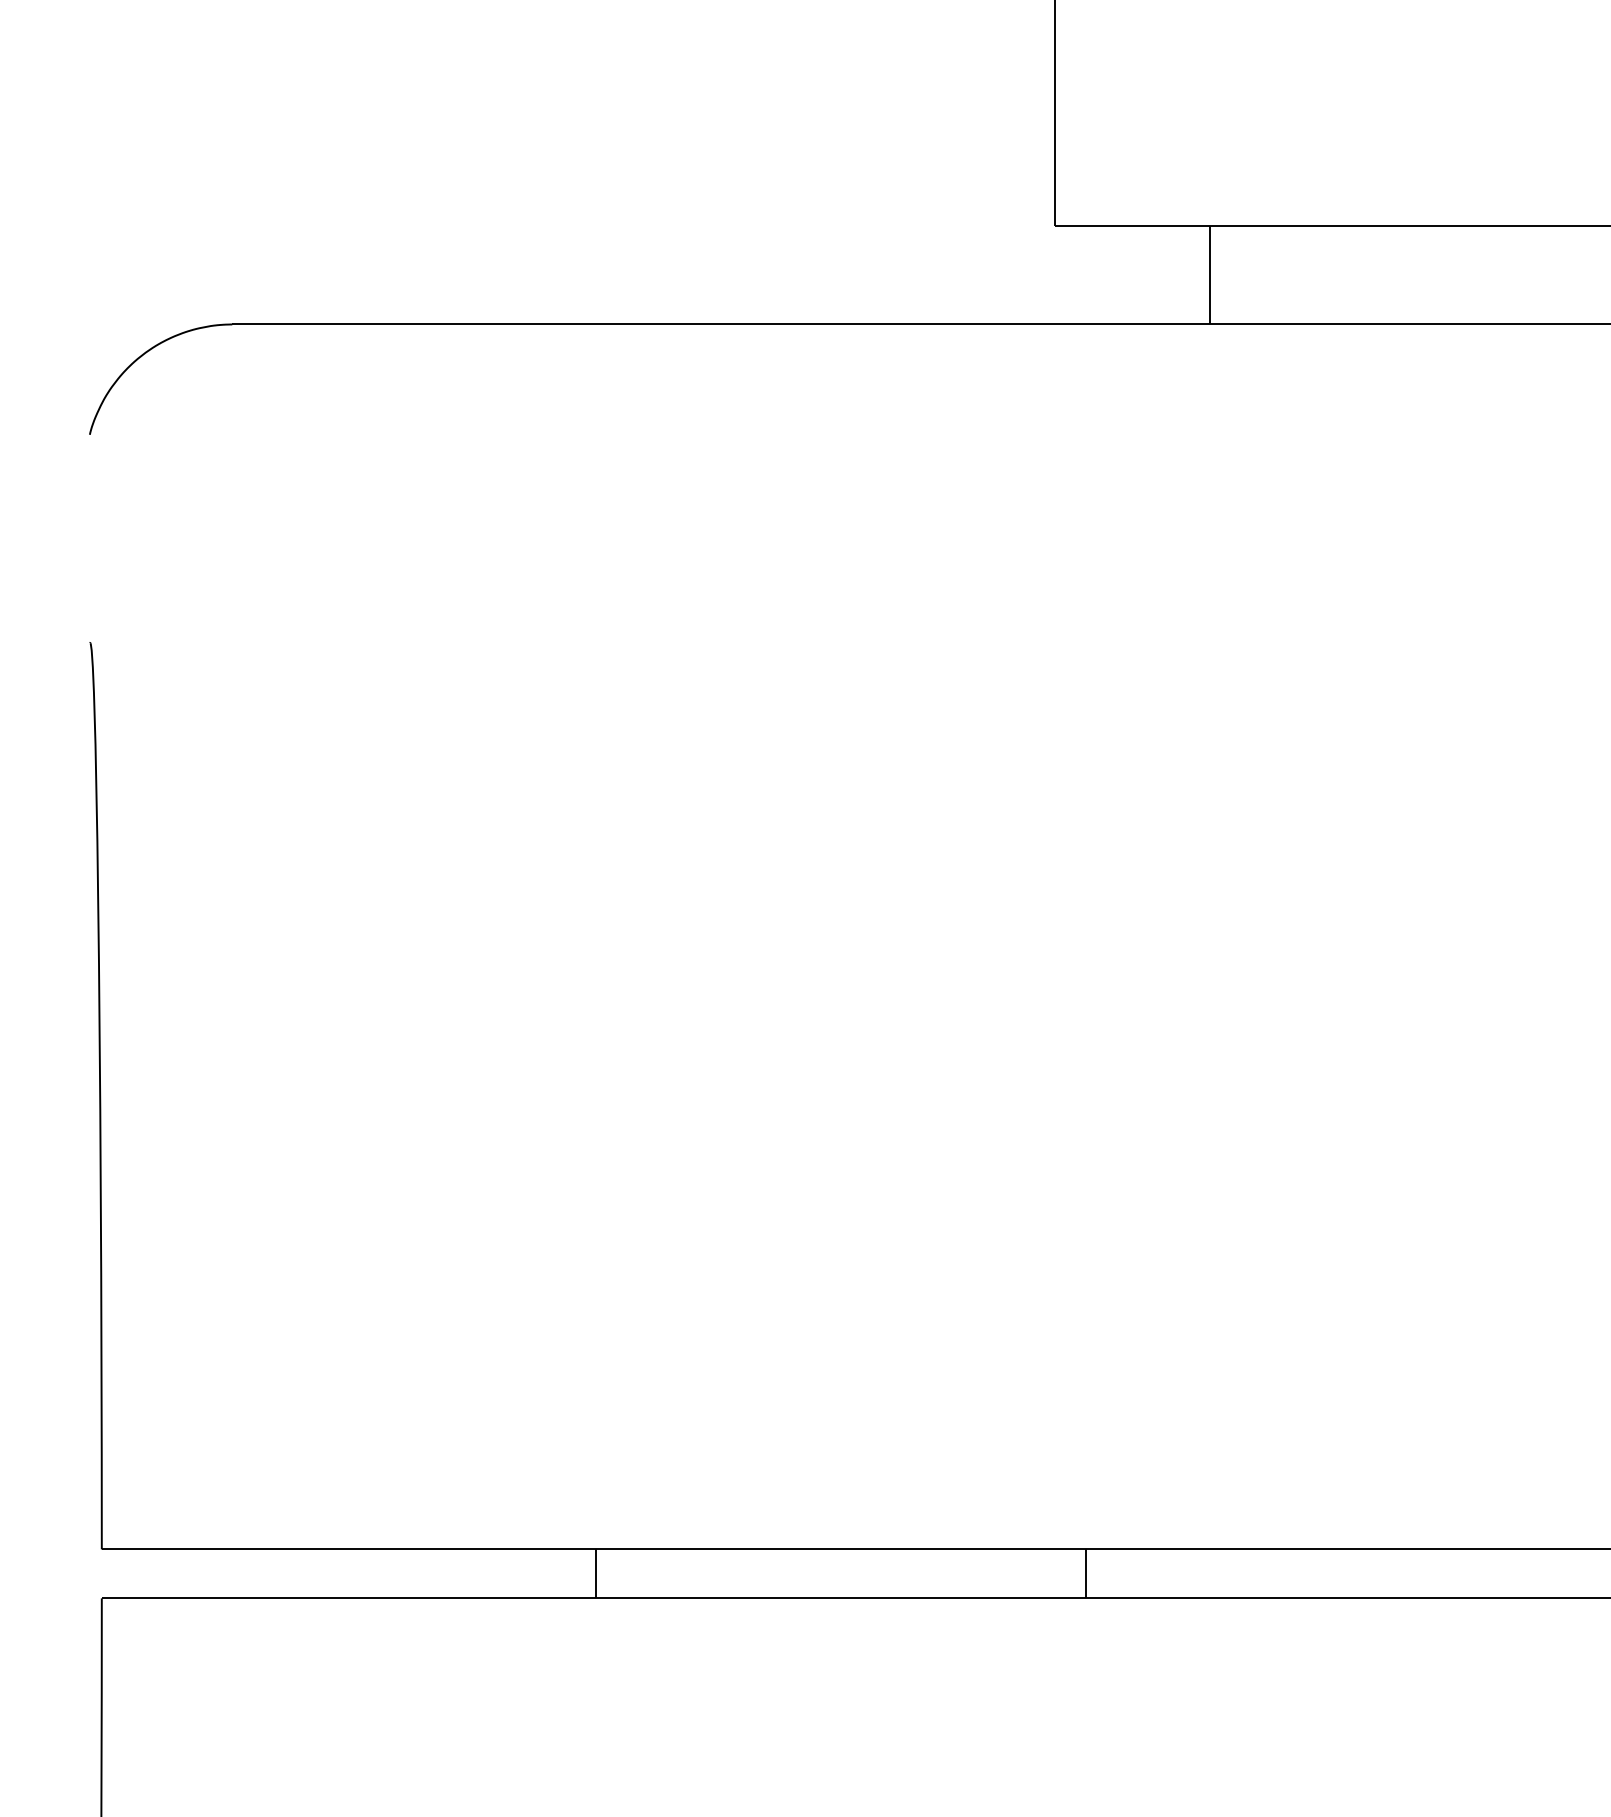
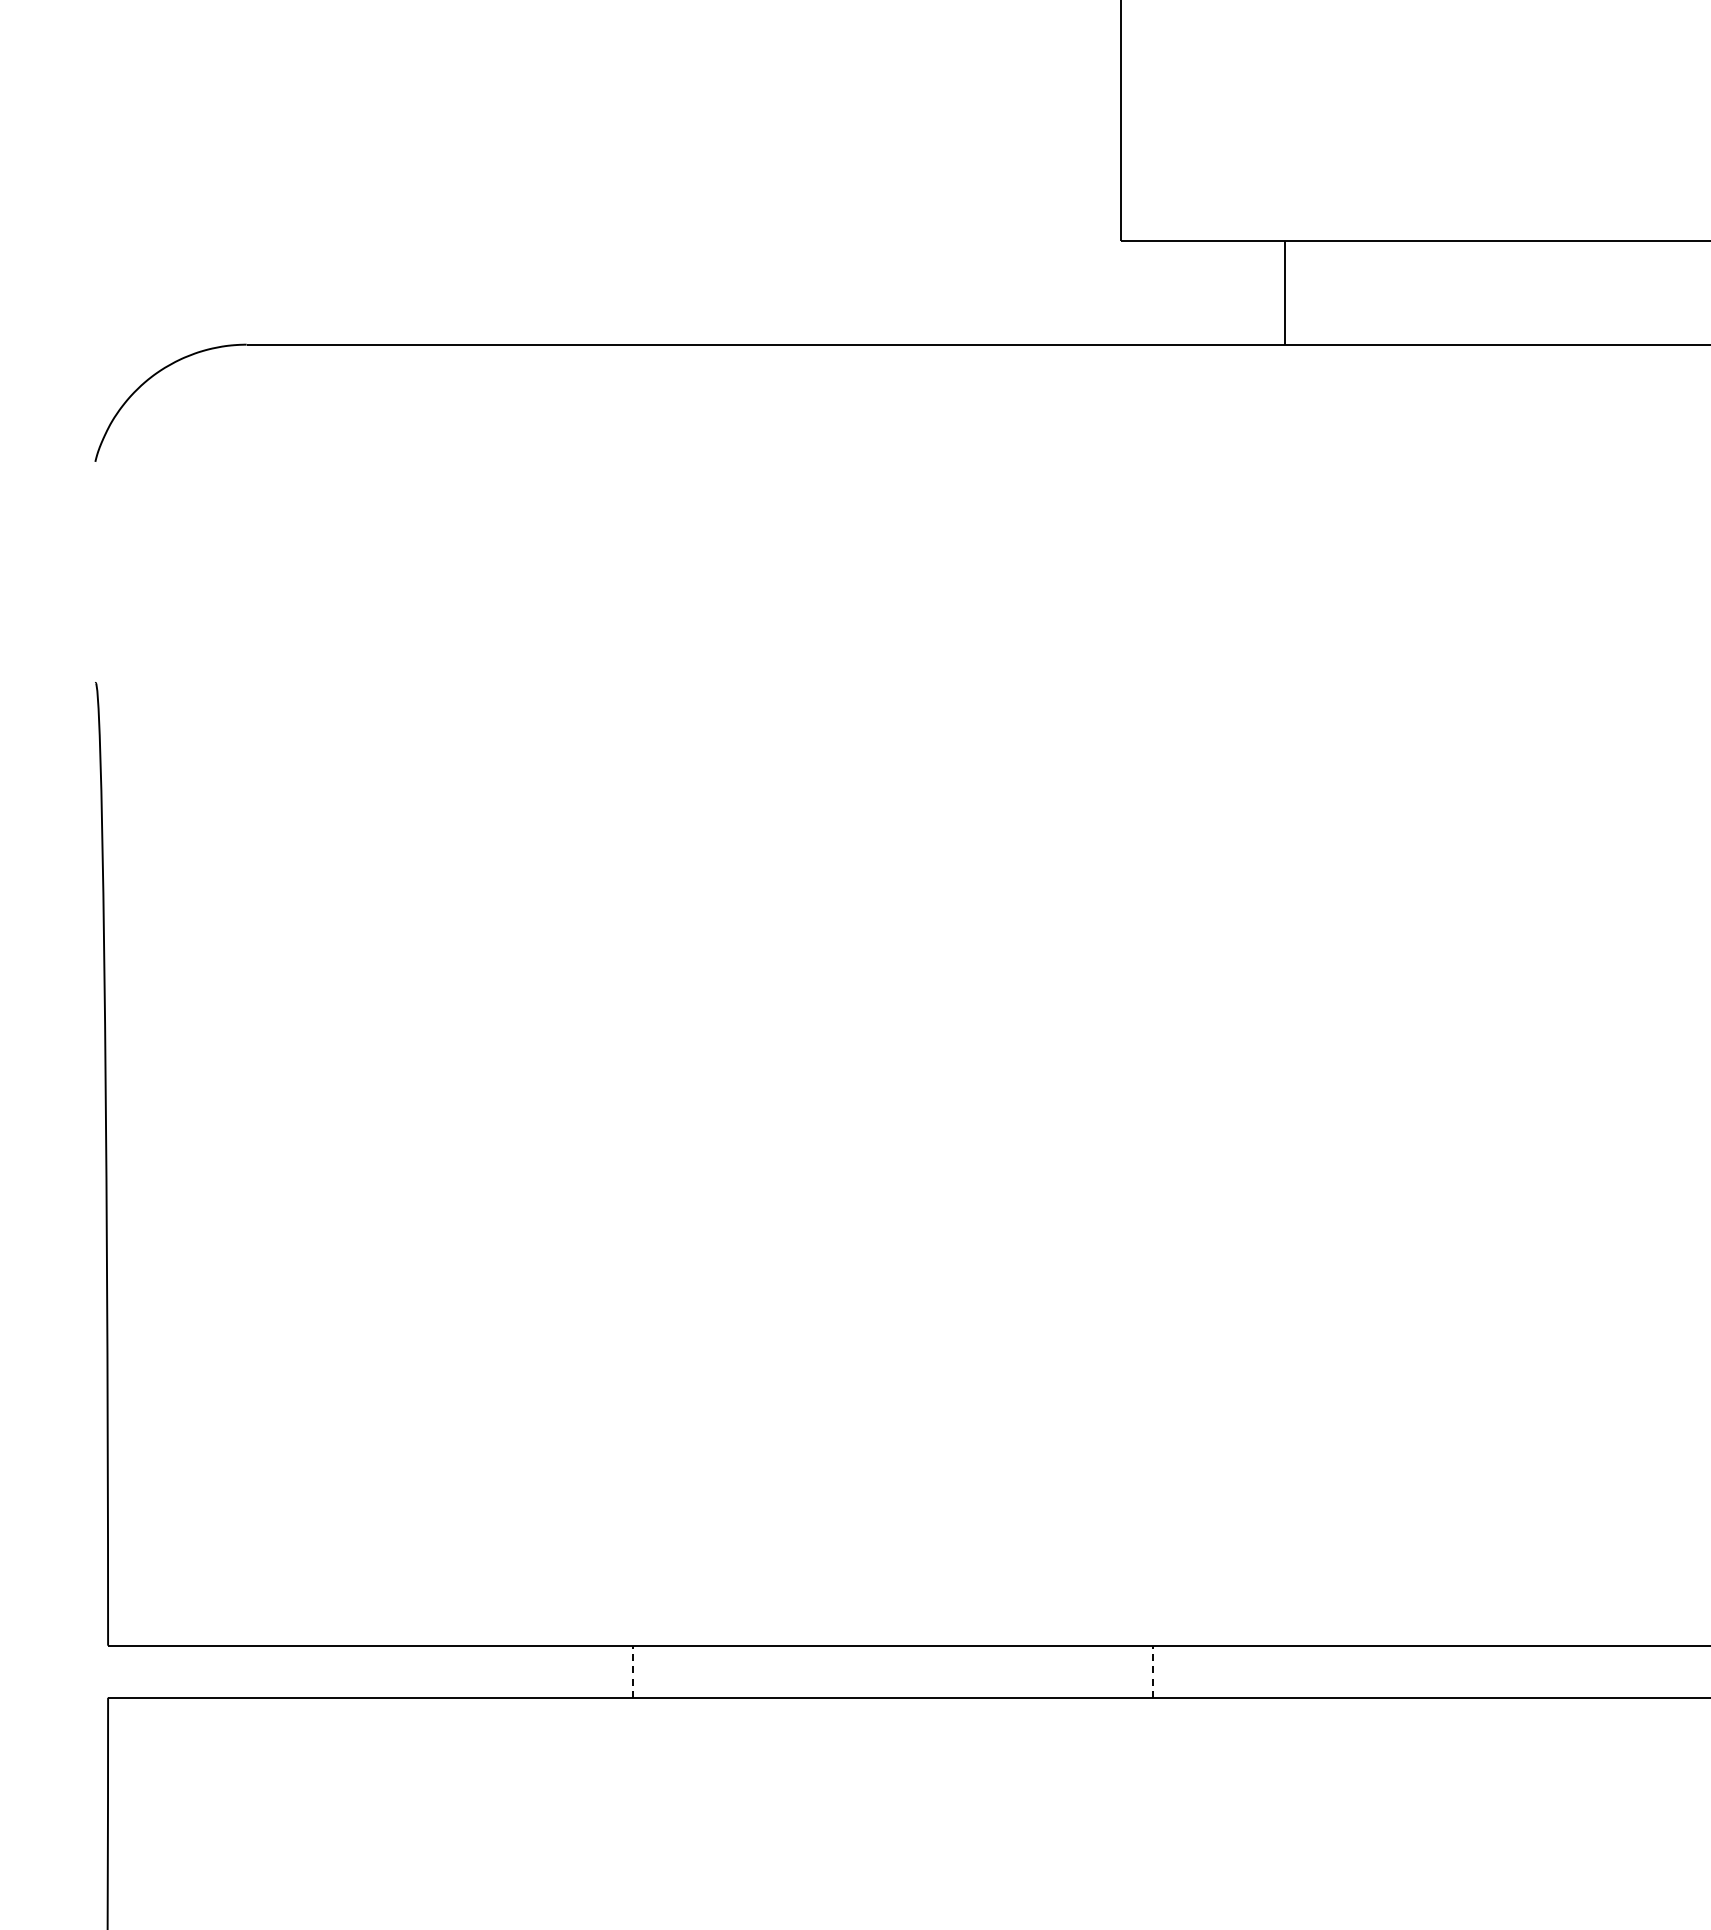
line: (596, 1573) -> (633, 1671), solid -> dashed
line: (1086, 1573) -> (1153, 1671), solid -> dashed

